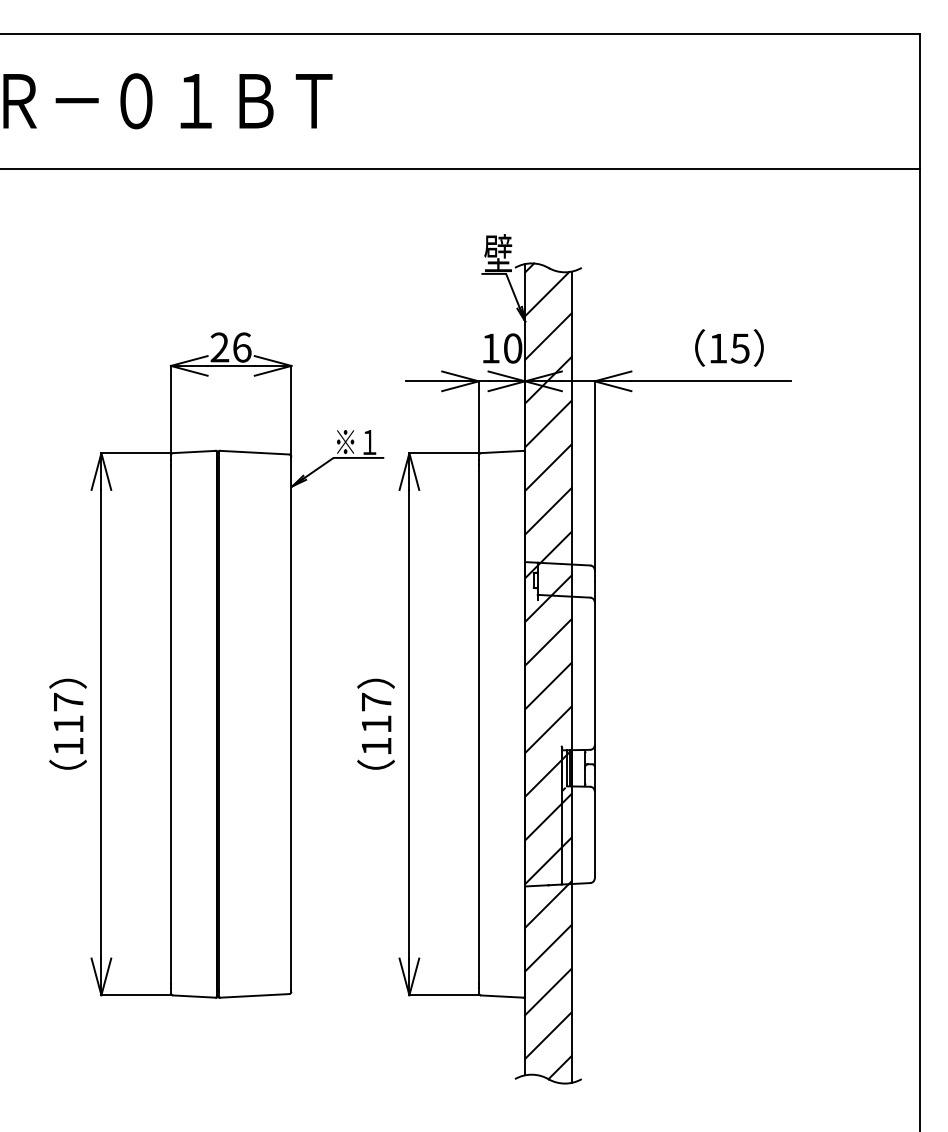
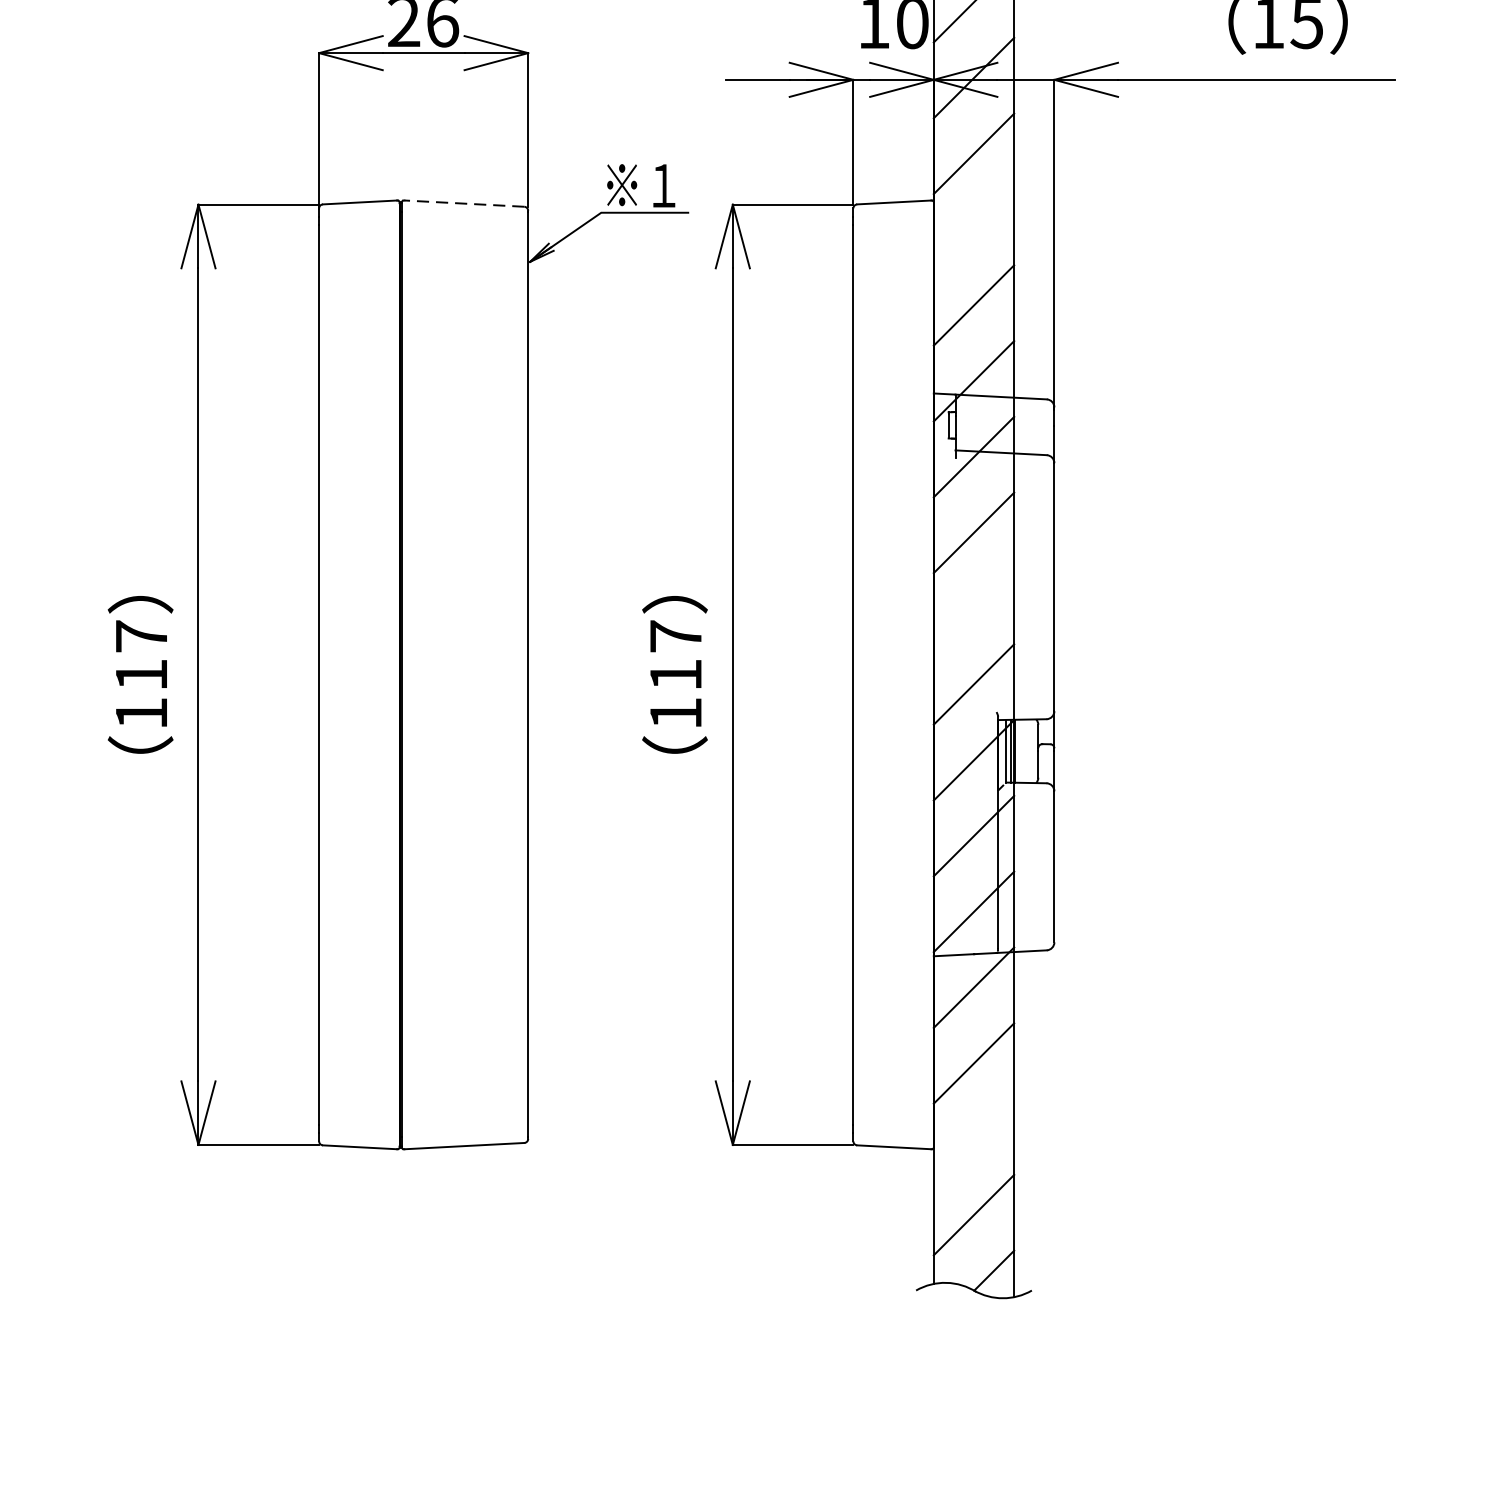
line: (254, 452) -> (464, 203), solid -> dashed
line: (548, 467) -> (974, 229), removed
line: (548, 685) -> (974, 607), removed
line: (548, 991) -> (974, 1138), removed

